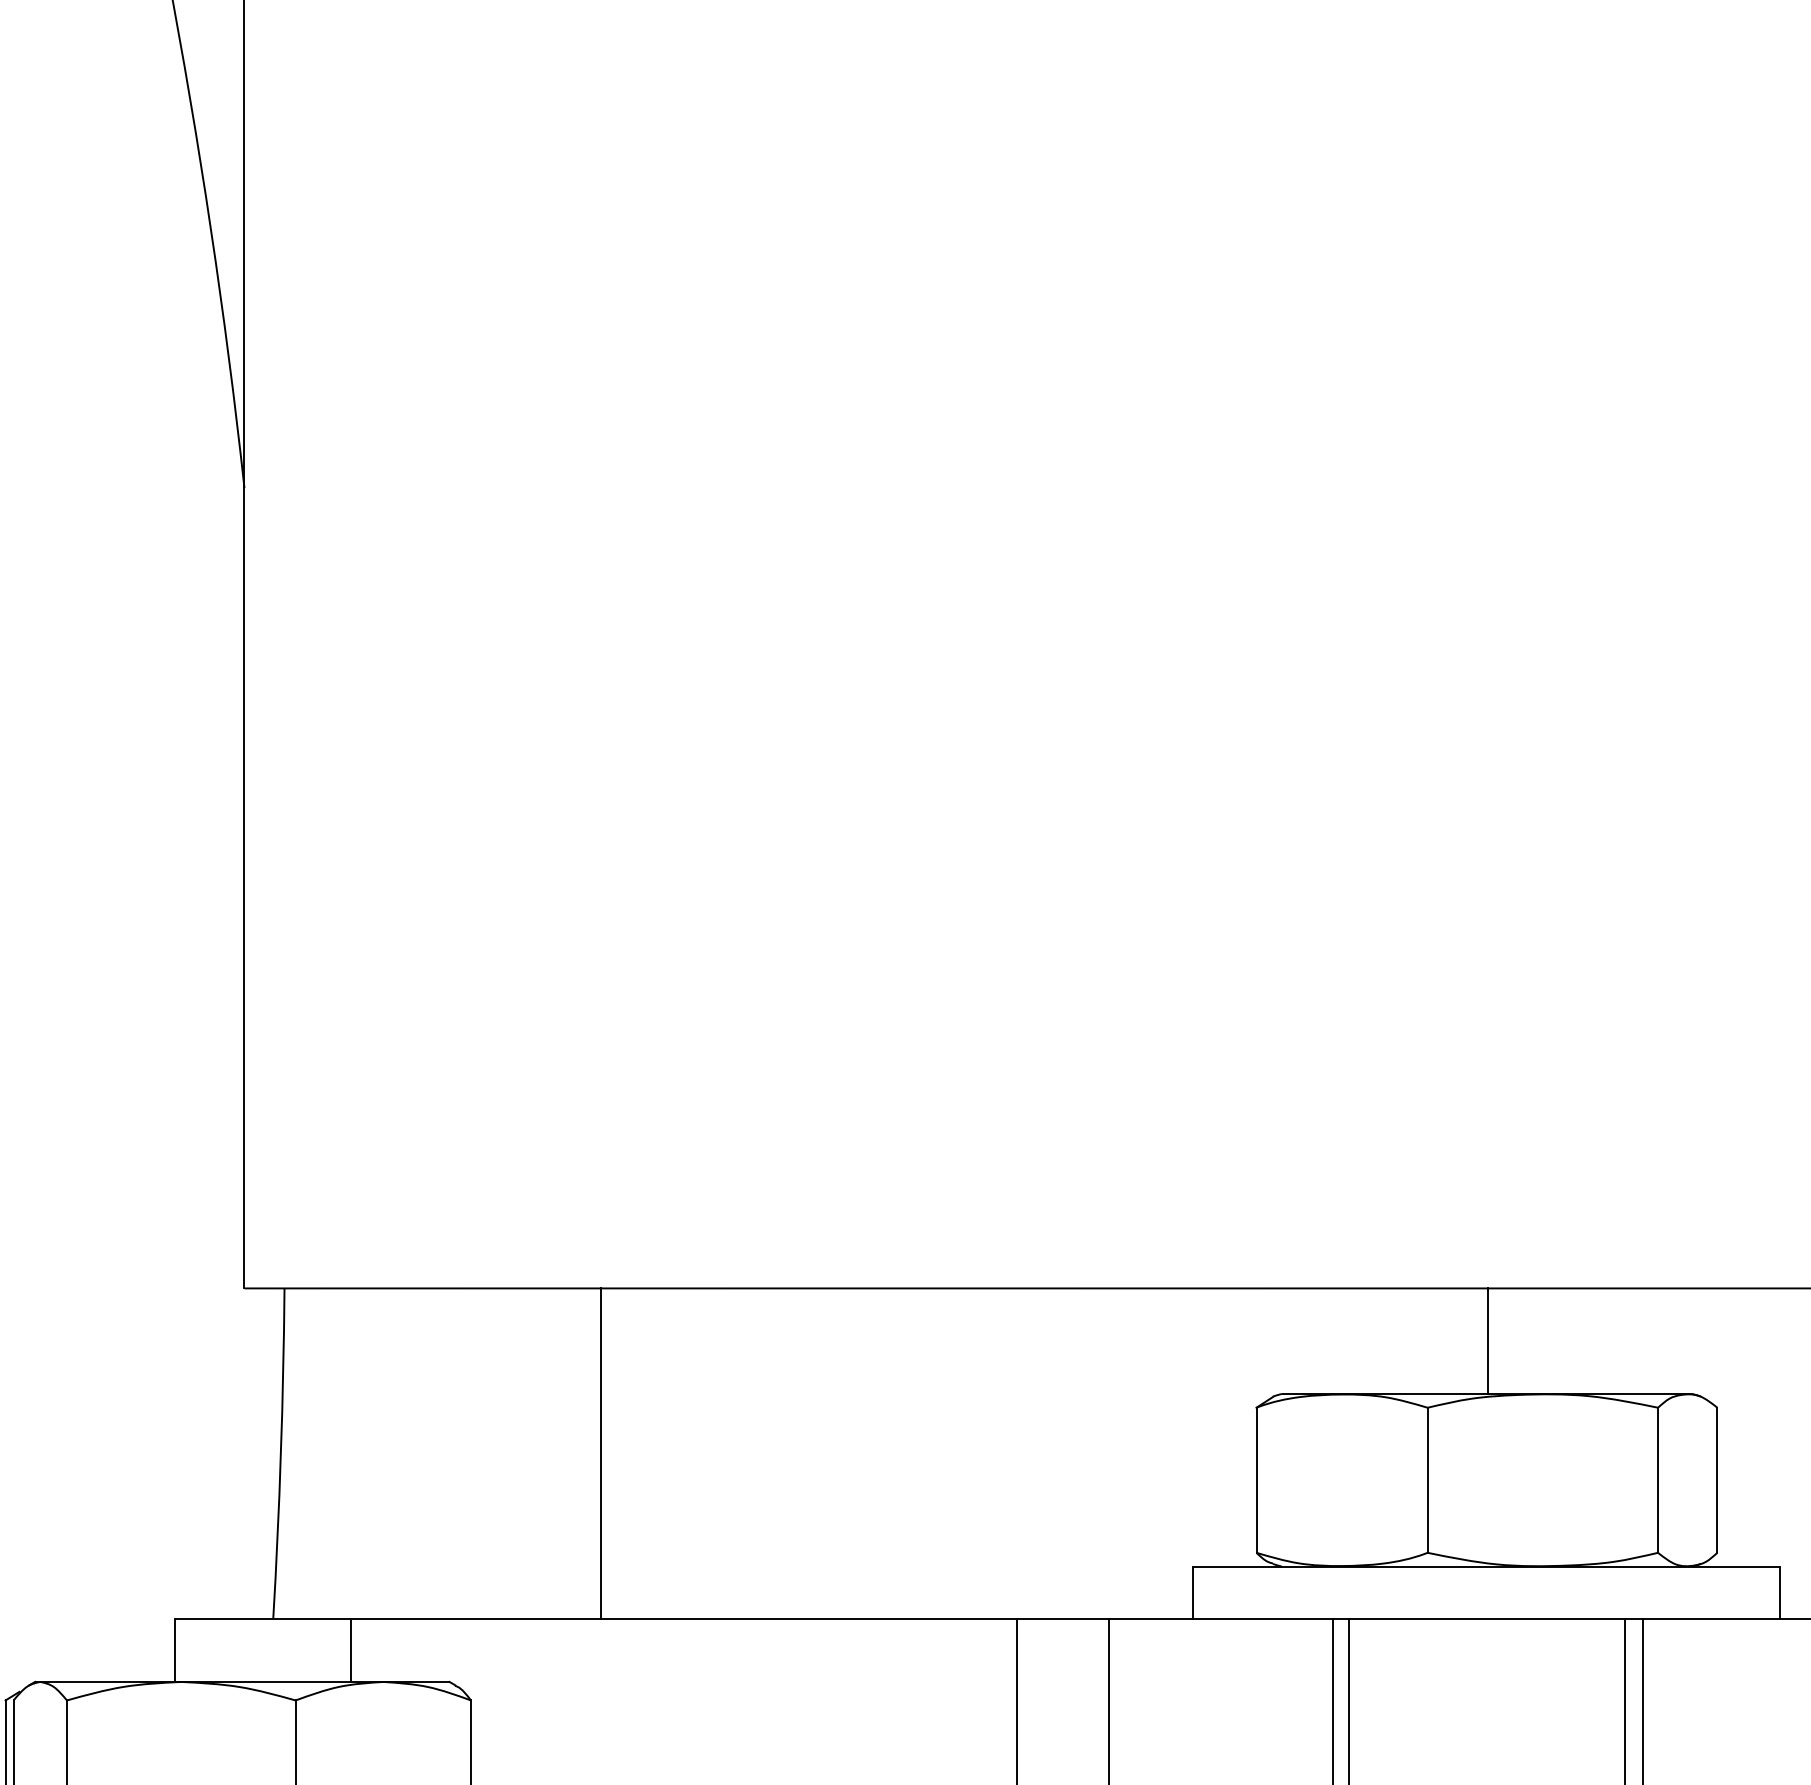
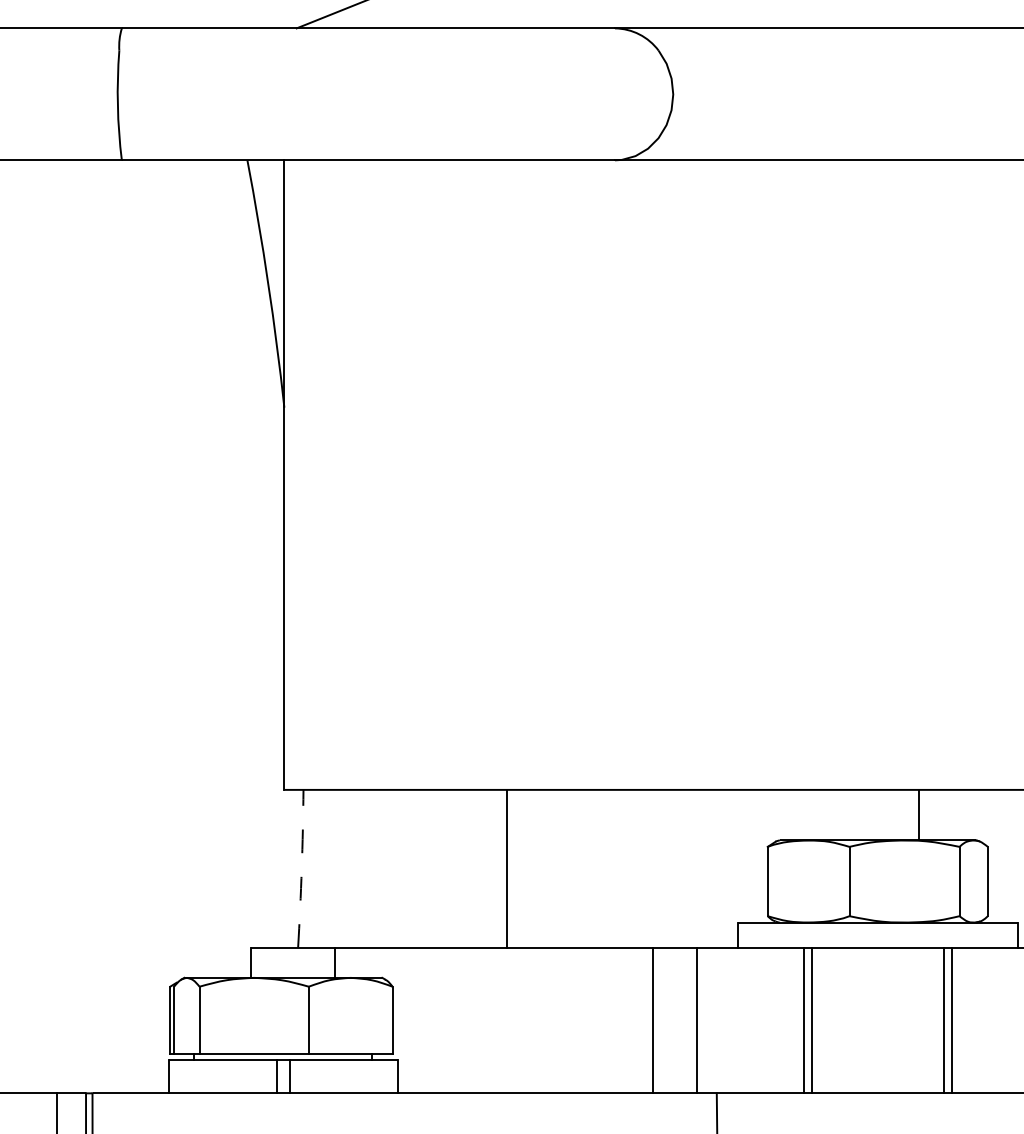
line: (1488, 1339) -> (919, 814), moved
arc: (280, 1452) -> (301, 868), solid -> dashed
line: (600, 1452) -> (507, 868), moved

